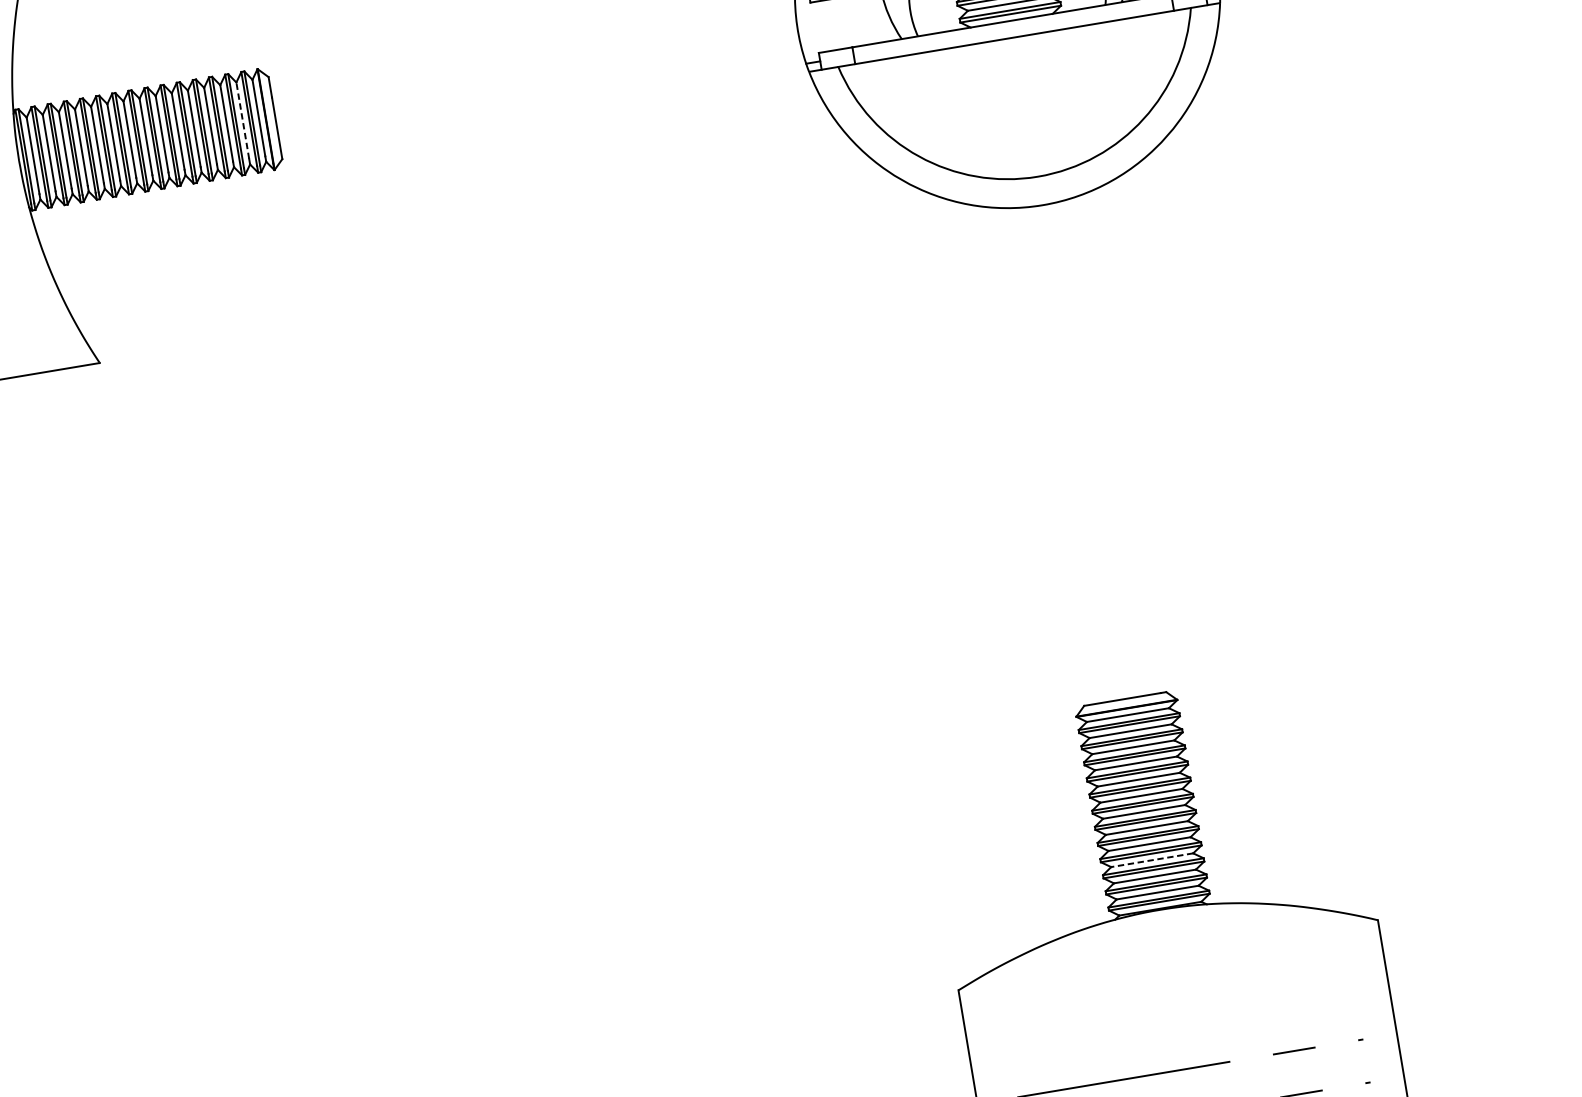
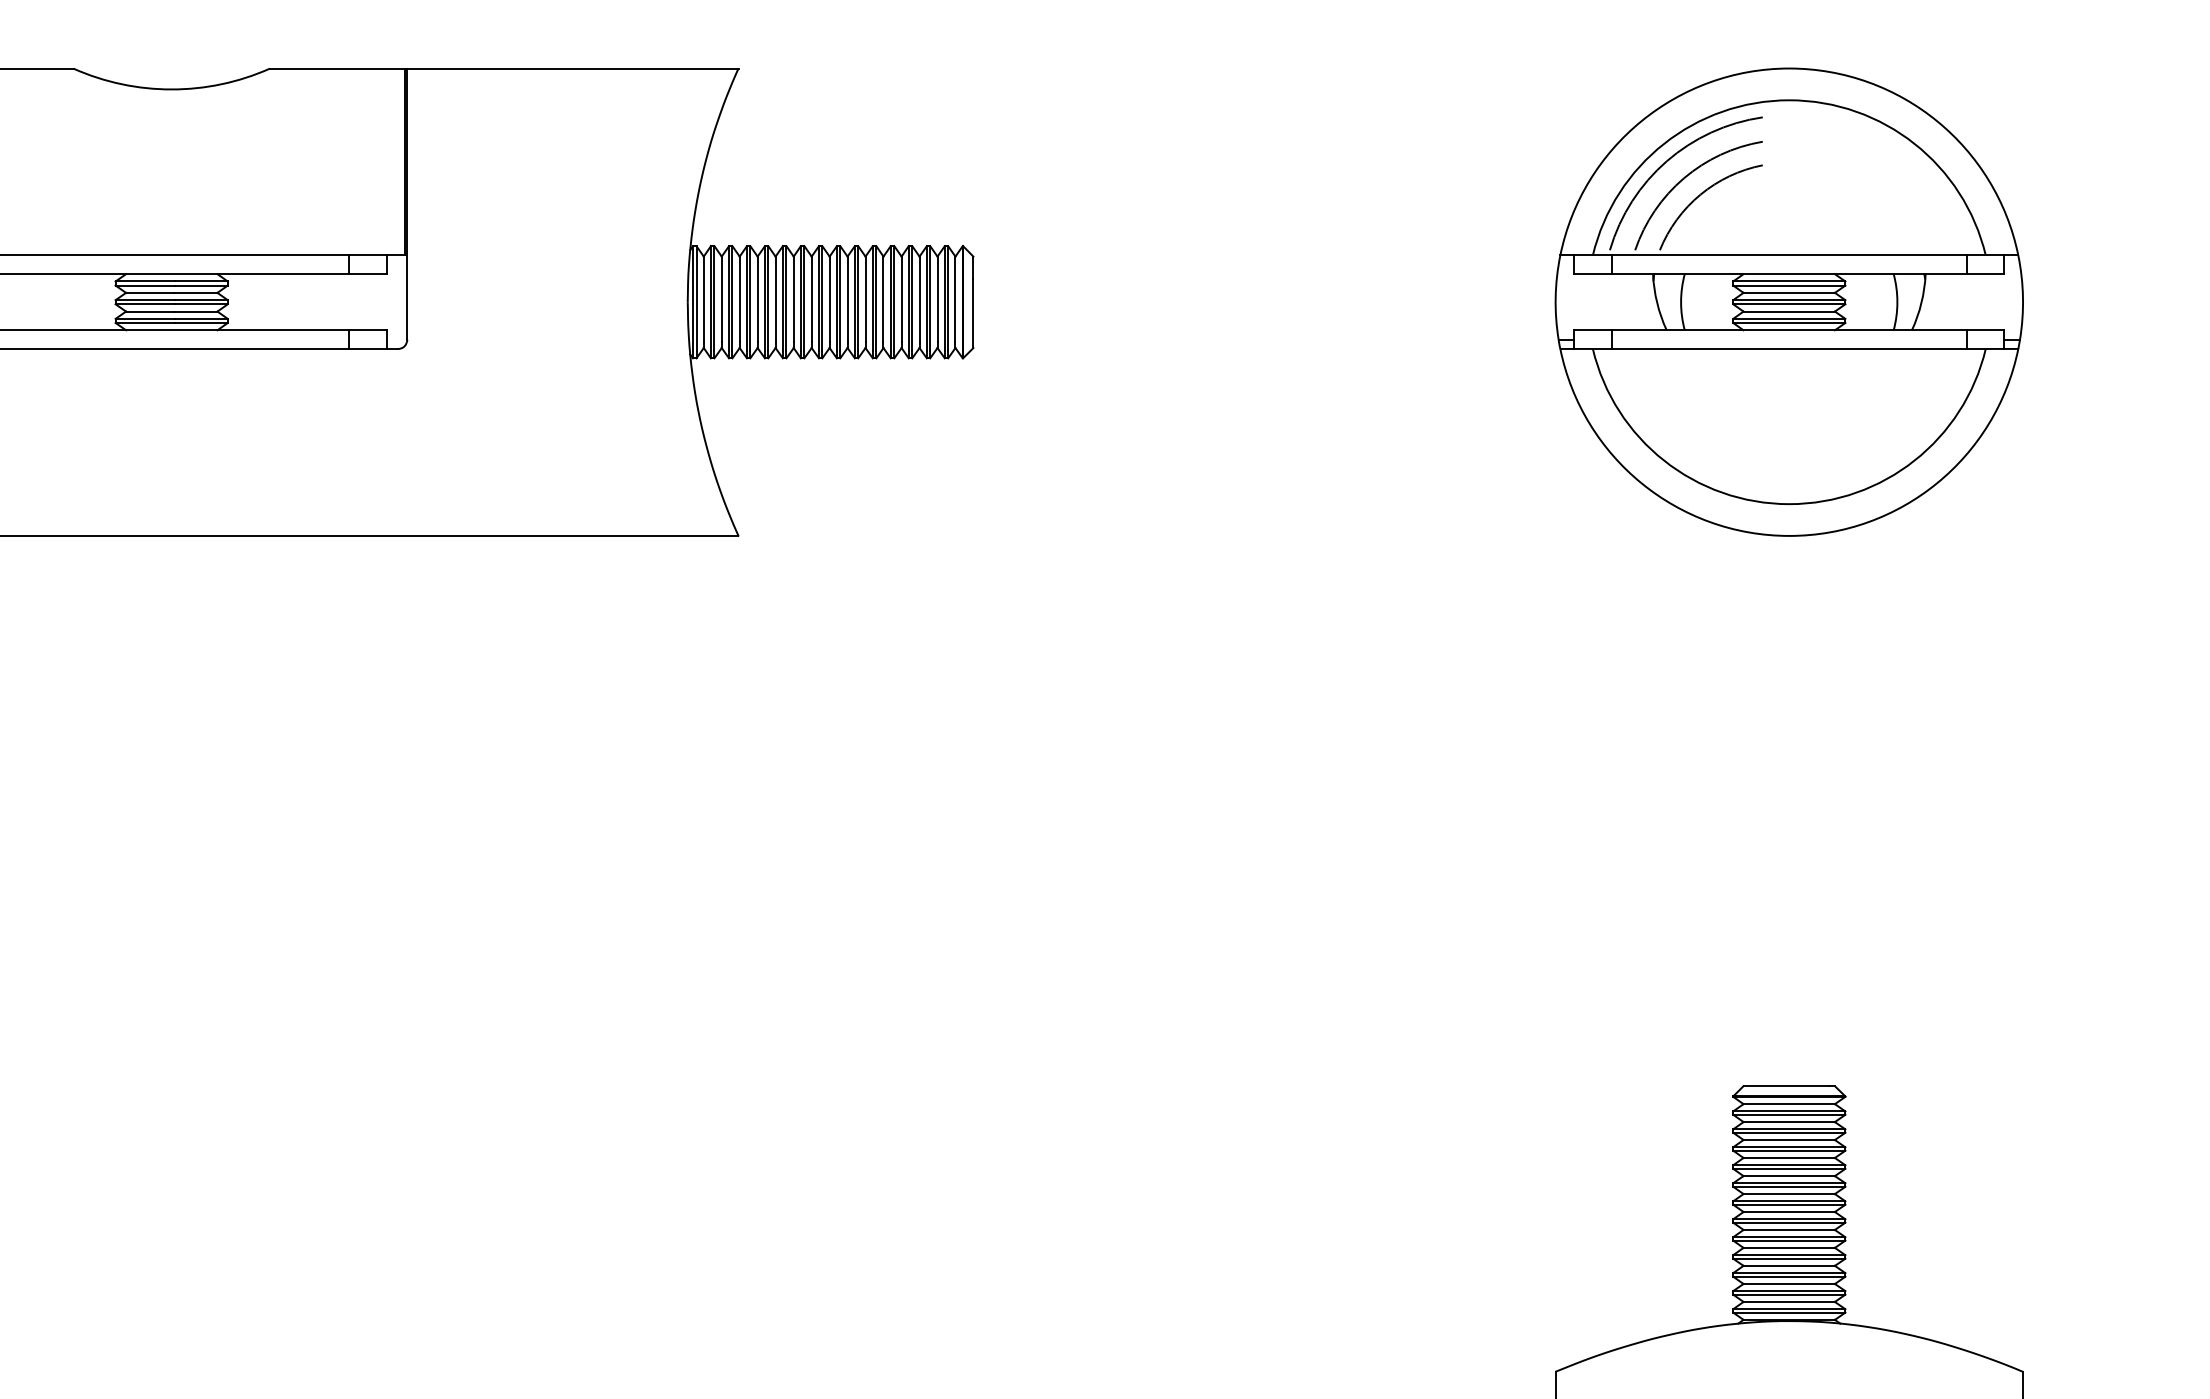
line: (242, 120) -> (937, 299), dashed -> solid
line: (1152, 859) -> (1789, 1265), dashed -> solid

